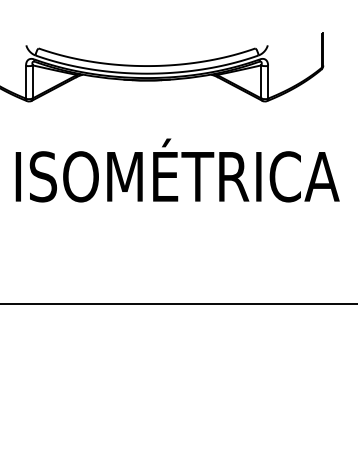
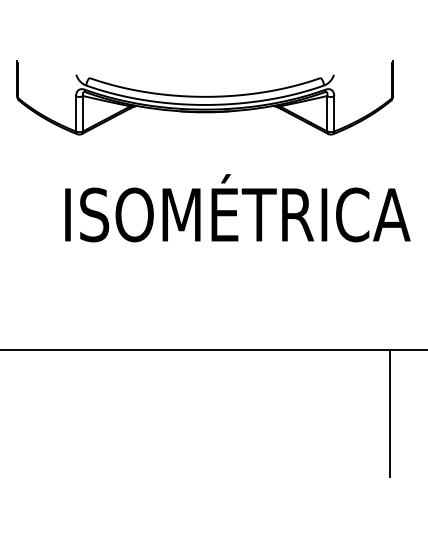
line: (319, 362) -> (389, 413), added

